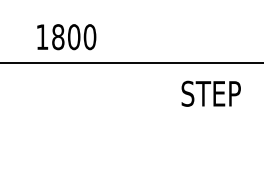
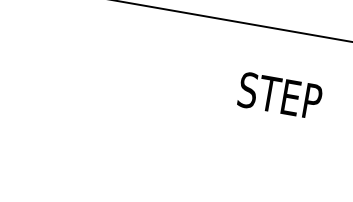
text: (210, 93) -> (279, 95), moved

